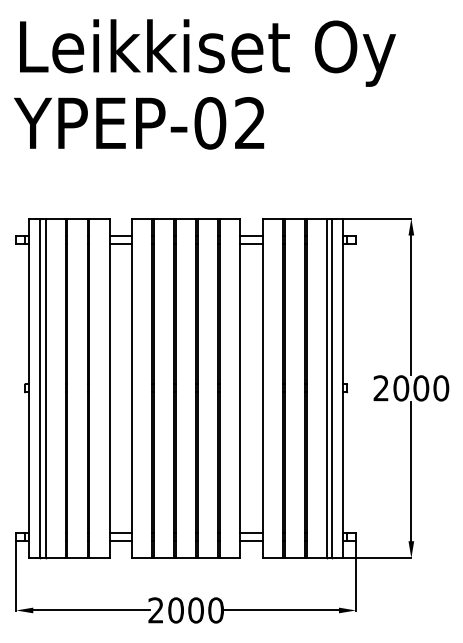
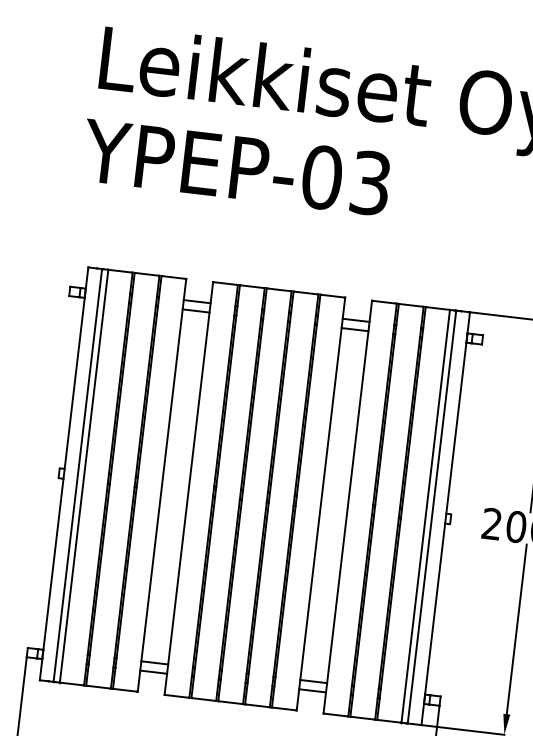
text: (250, 123) -> (370, 183), YPEP-02 -> YPEP-03

